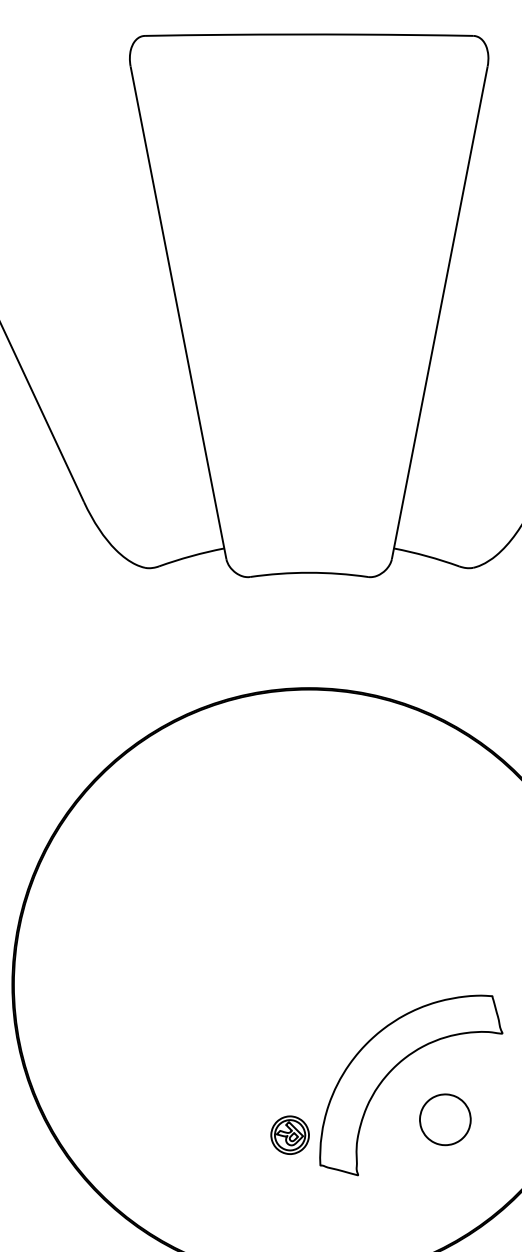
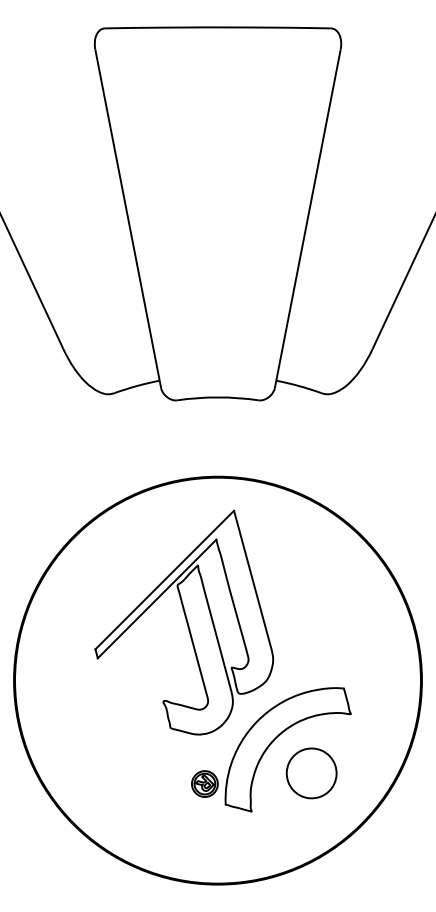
part: (260, 900) -> (184, 622), added
part: (445, 1119) -> (311, 773), size x1.43

